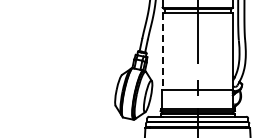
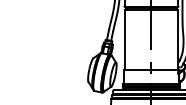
line: (162, 51) -> (124, 40), dashed -> solid

